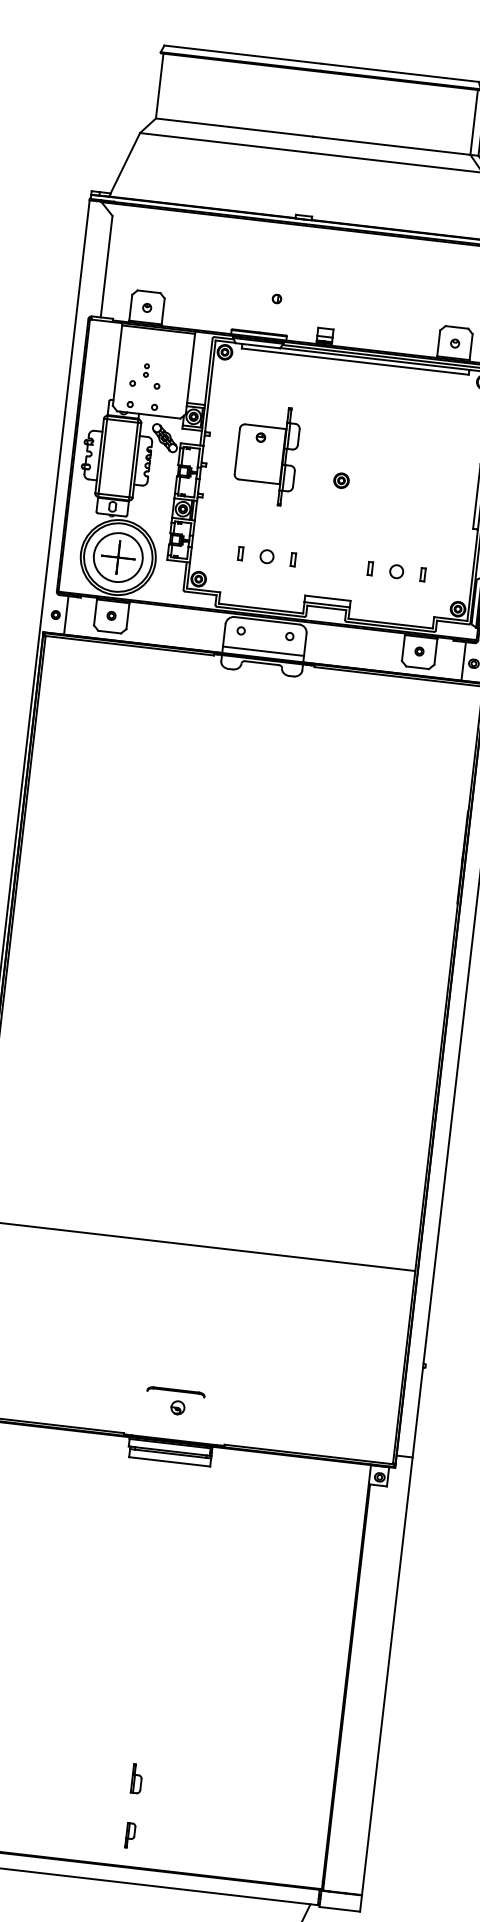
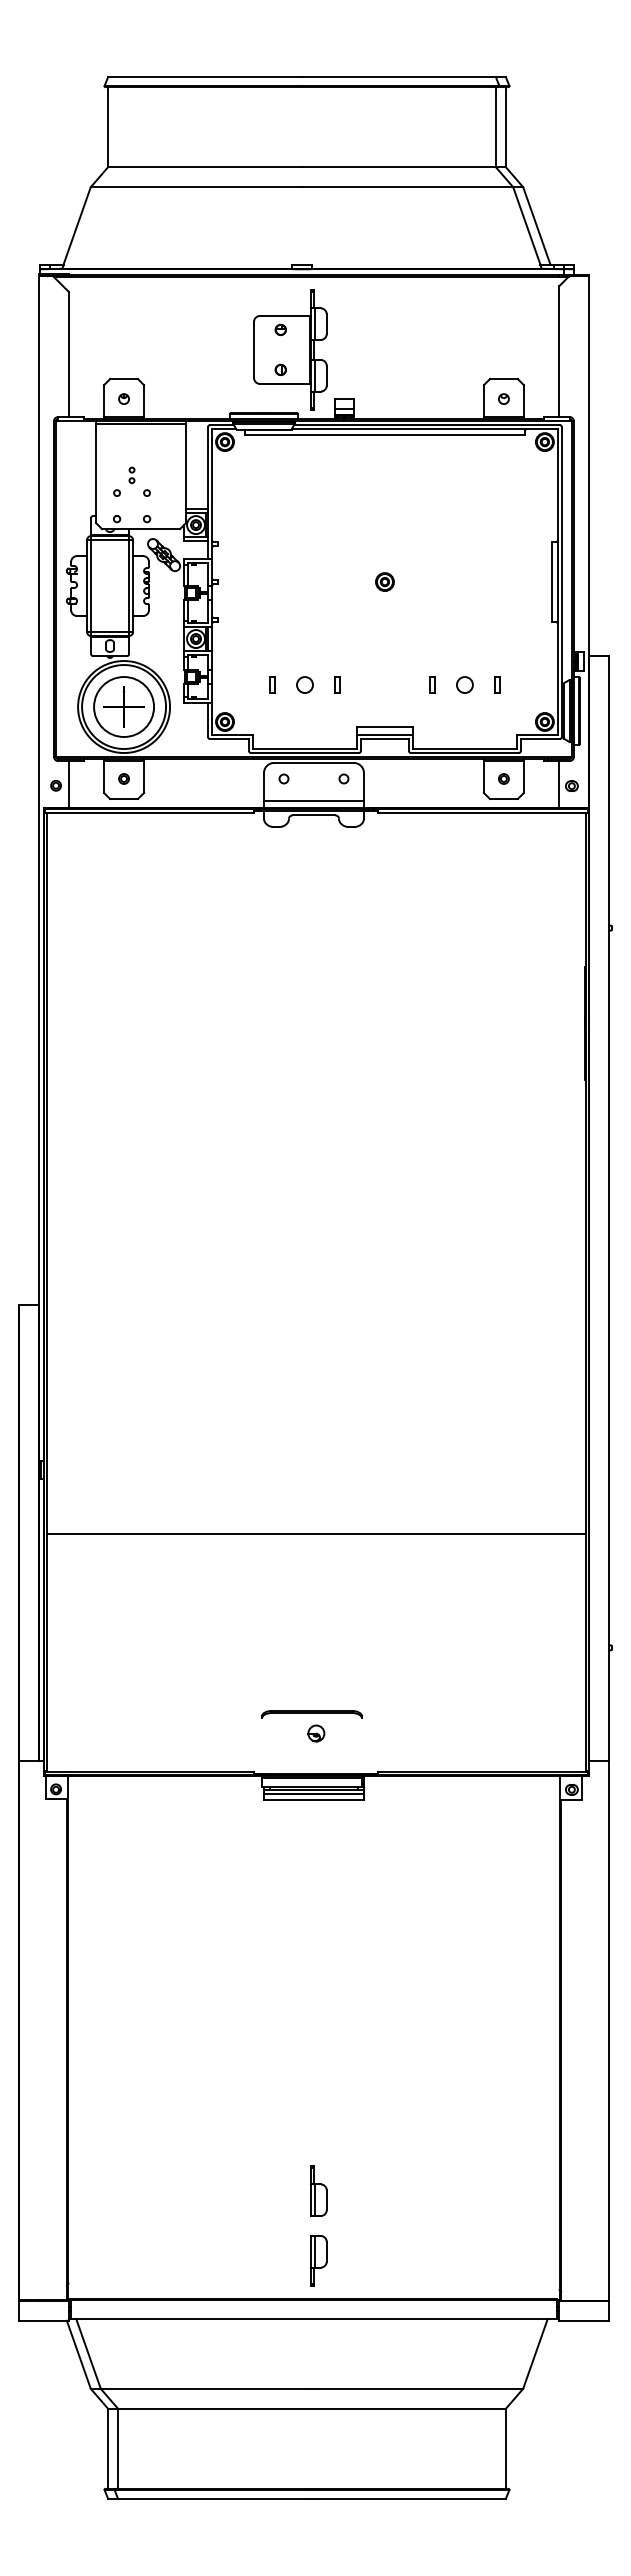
part: (266, 454) -> (290, 349), moved
part: (175, 1391) -> (311, 1714), size x1.43
line: (169, 1456) -> (313, 1793), added
part: (136, 1778) -> (318, 2190), size x1.43
part: (130, 1835) -> (318, 2260), size x1.67

